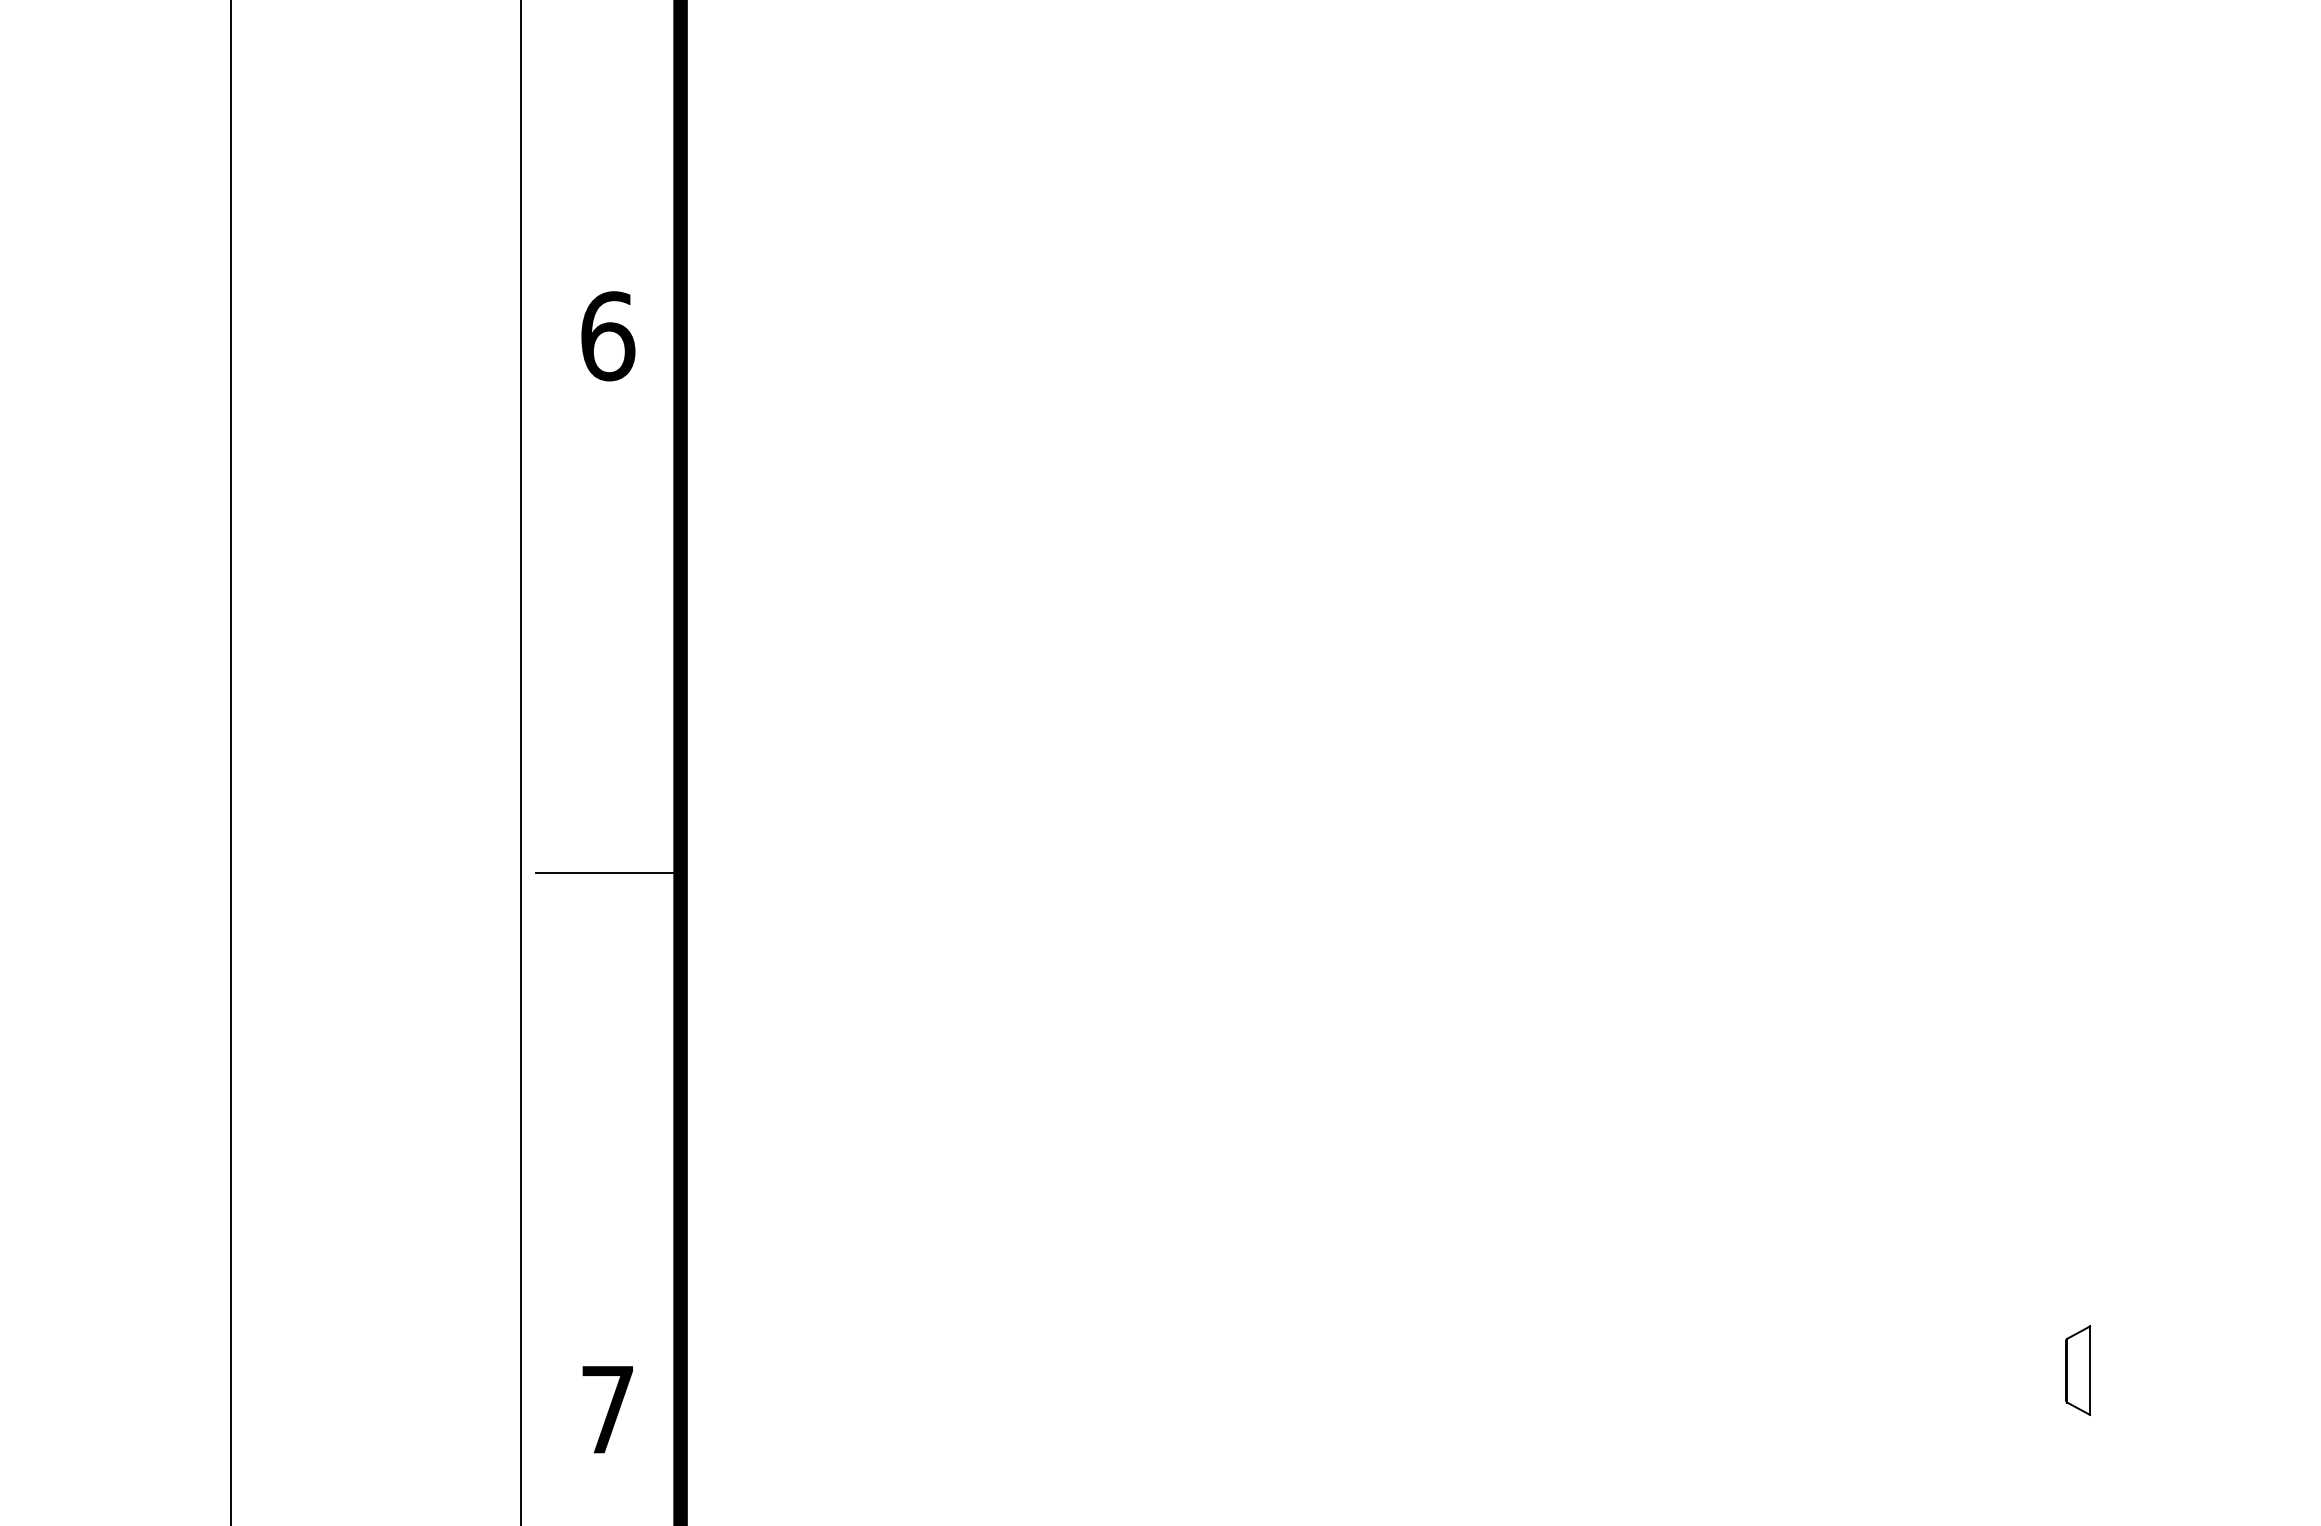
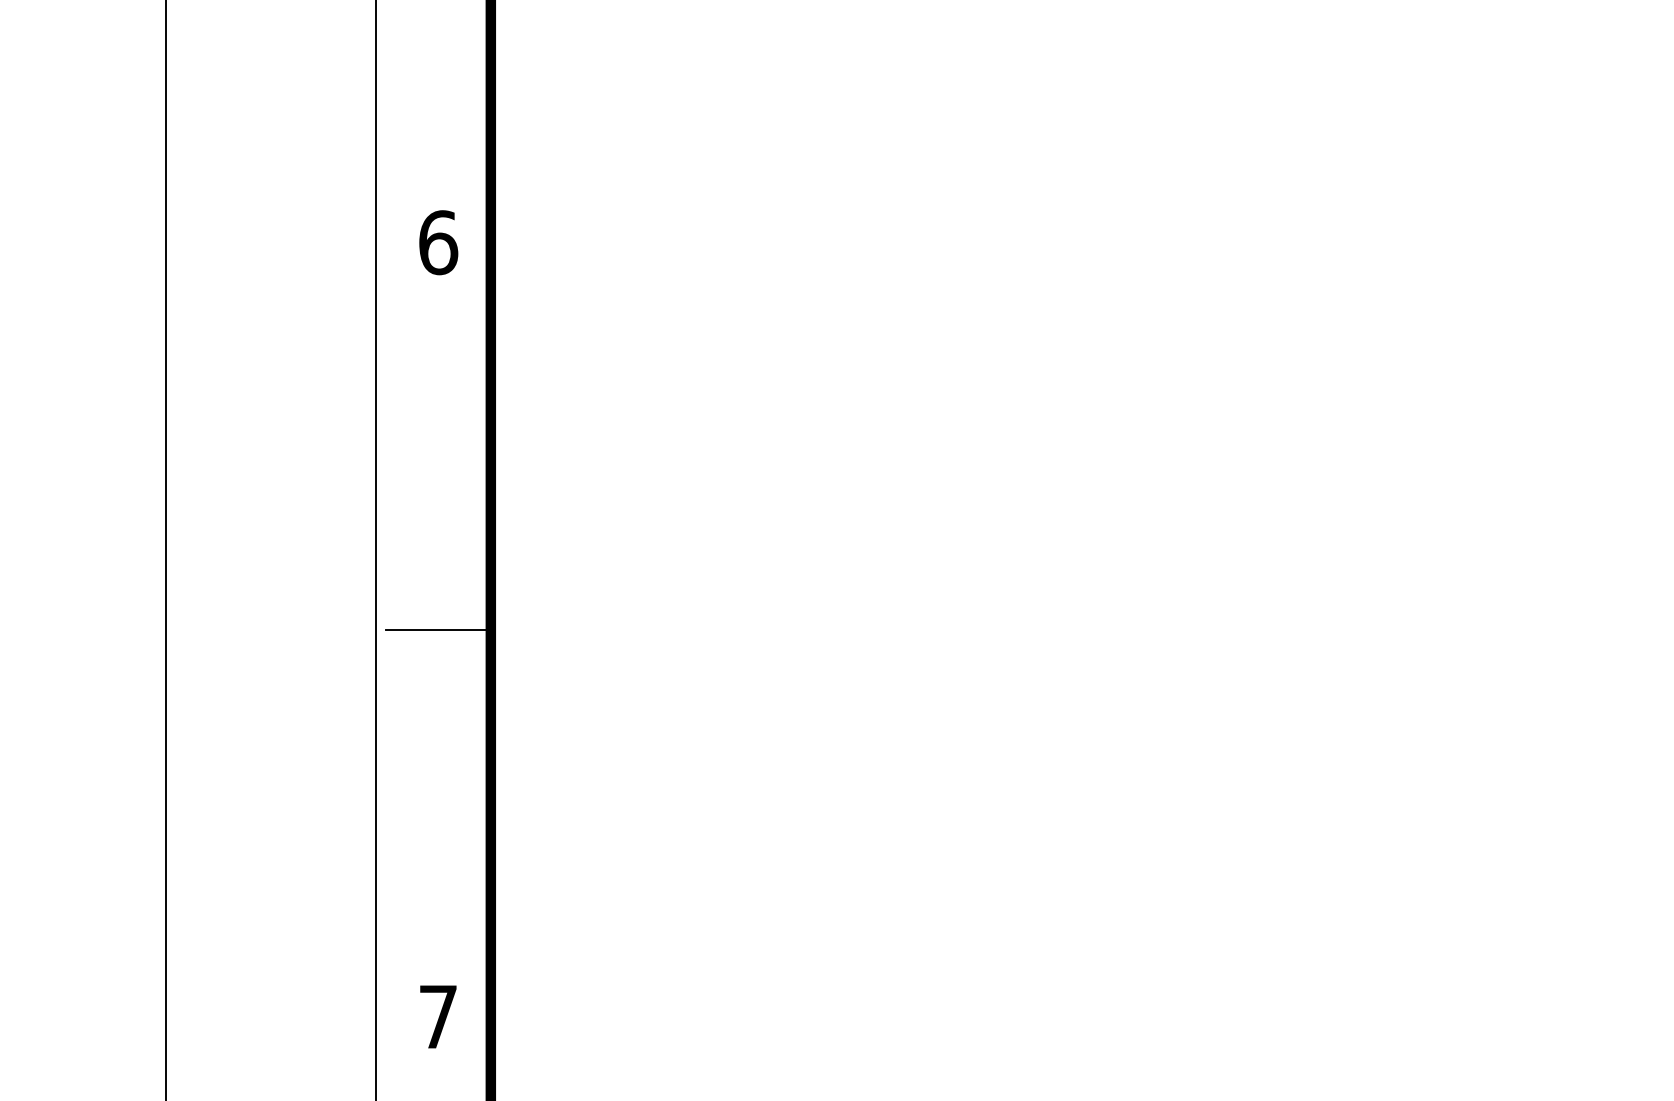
part: (2078, 1370) -> (1499, 988), removed

